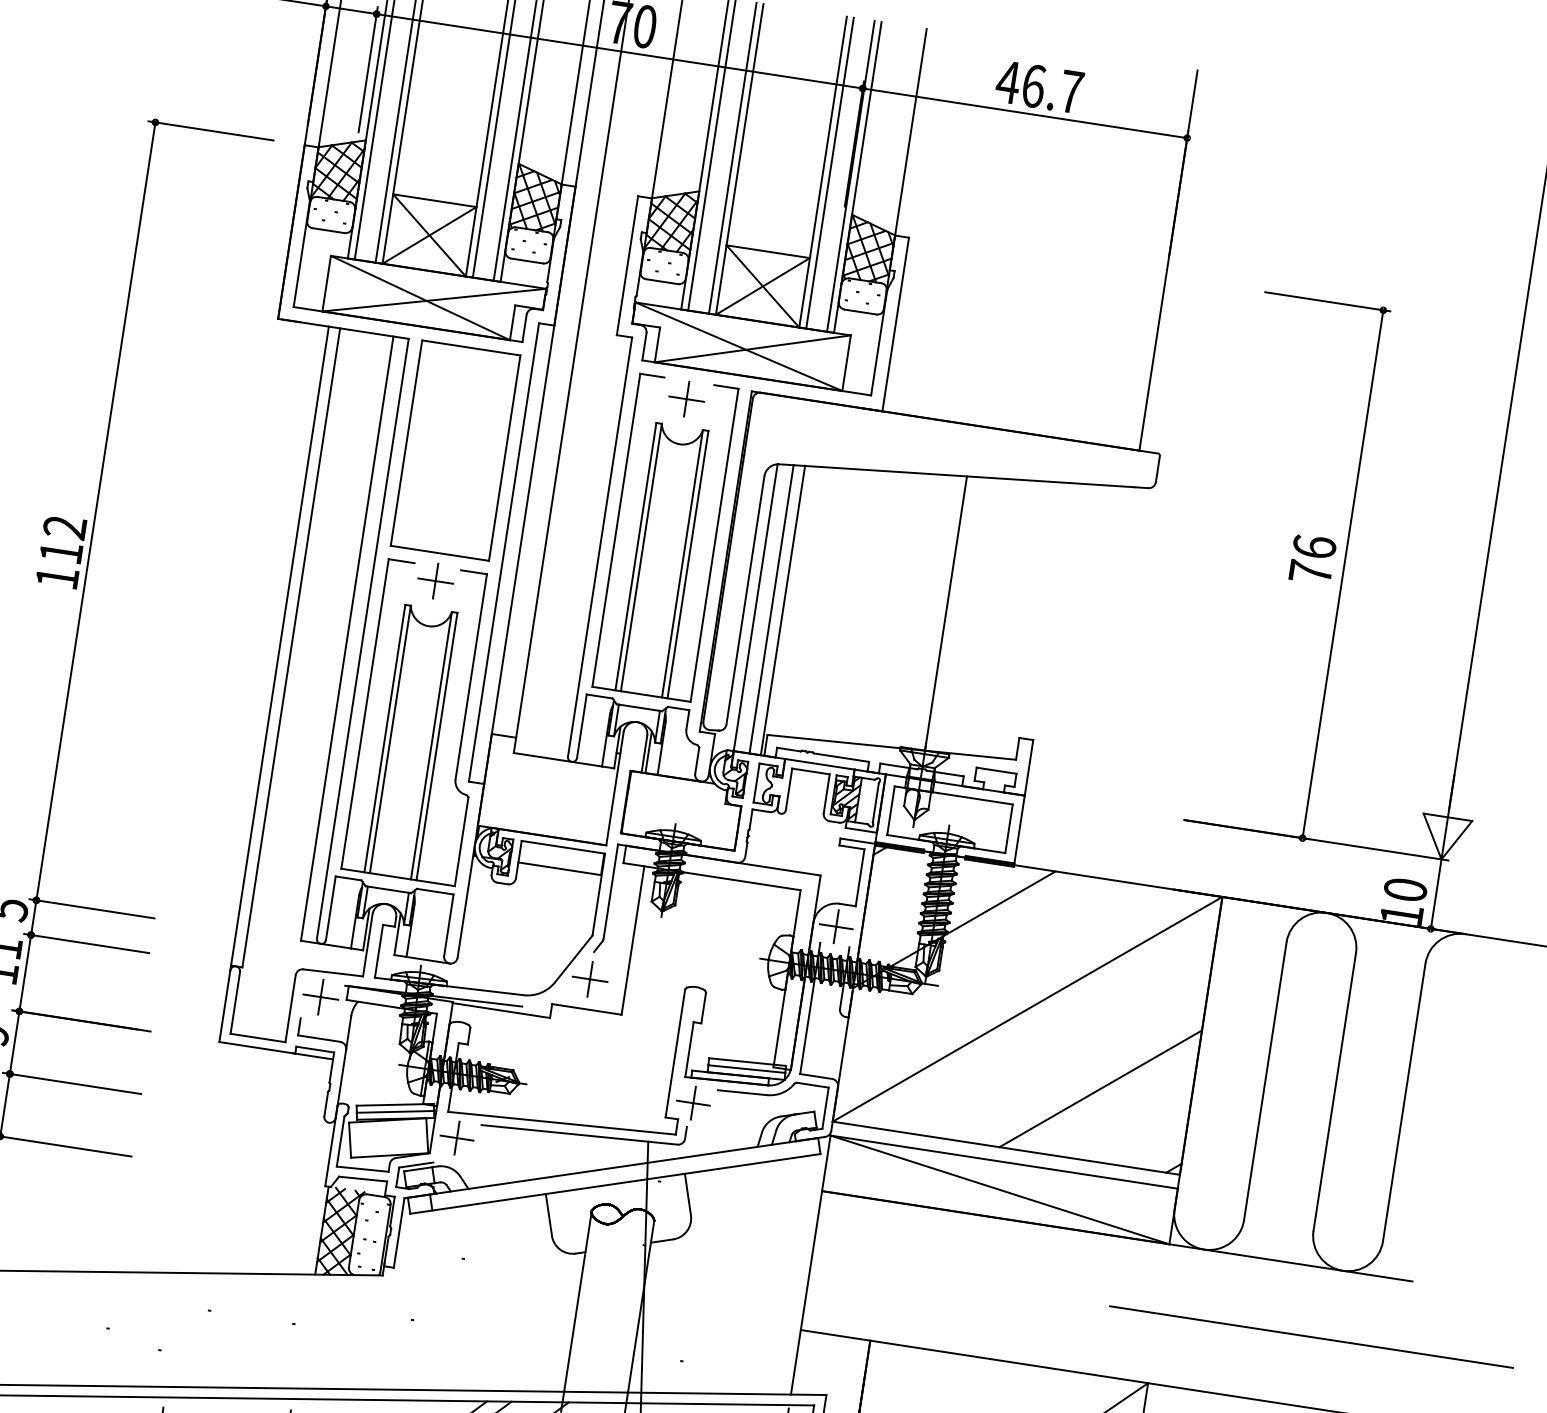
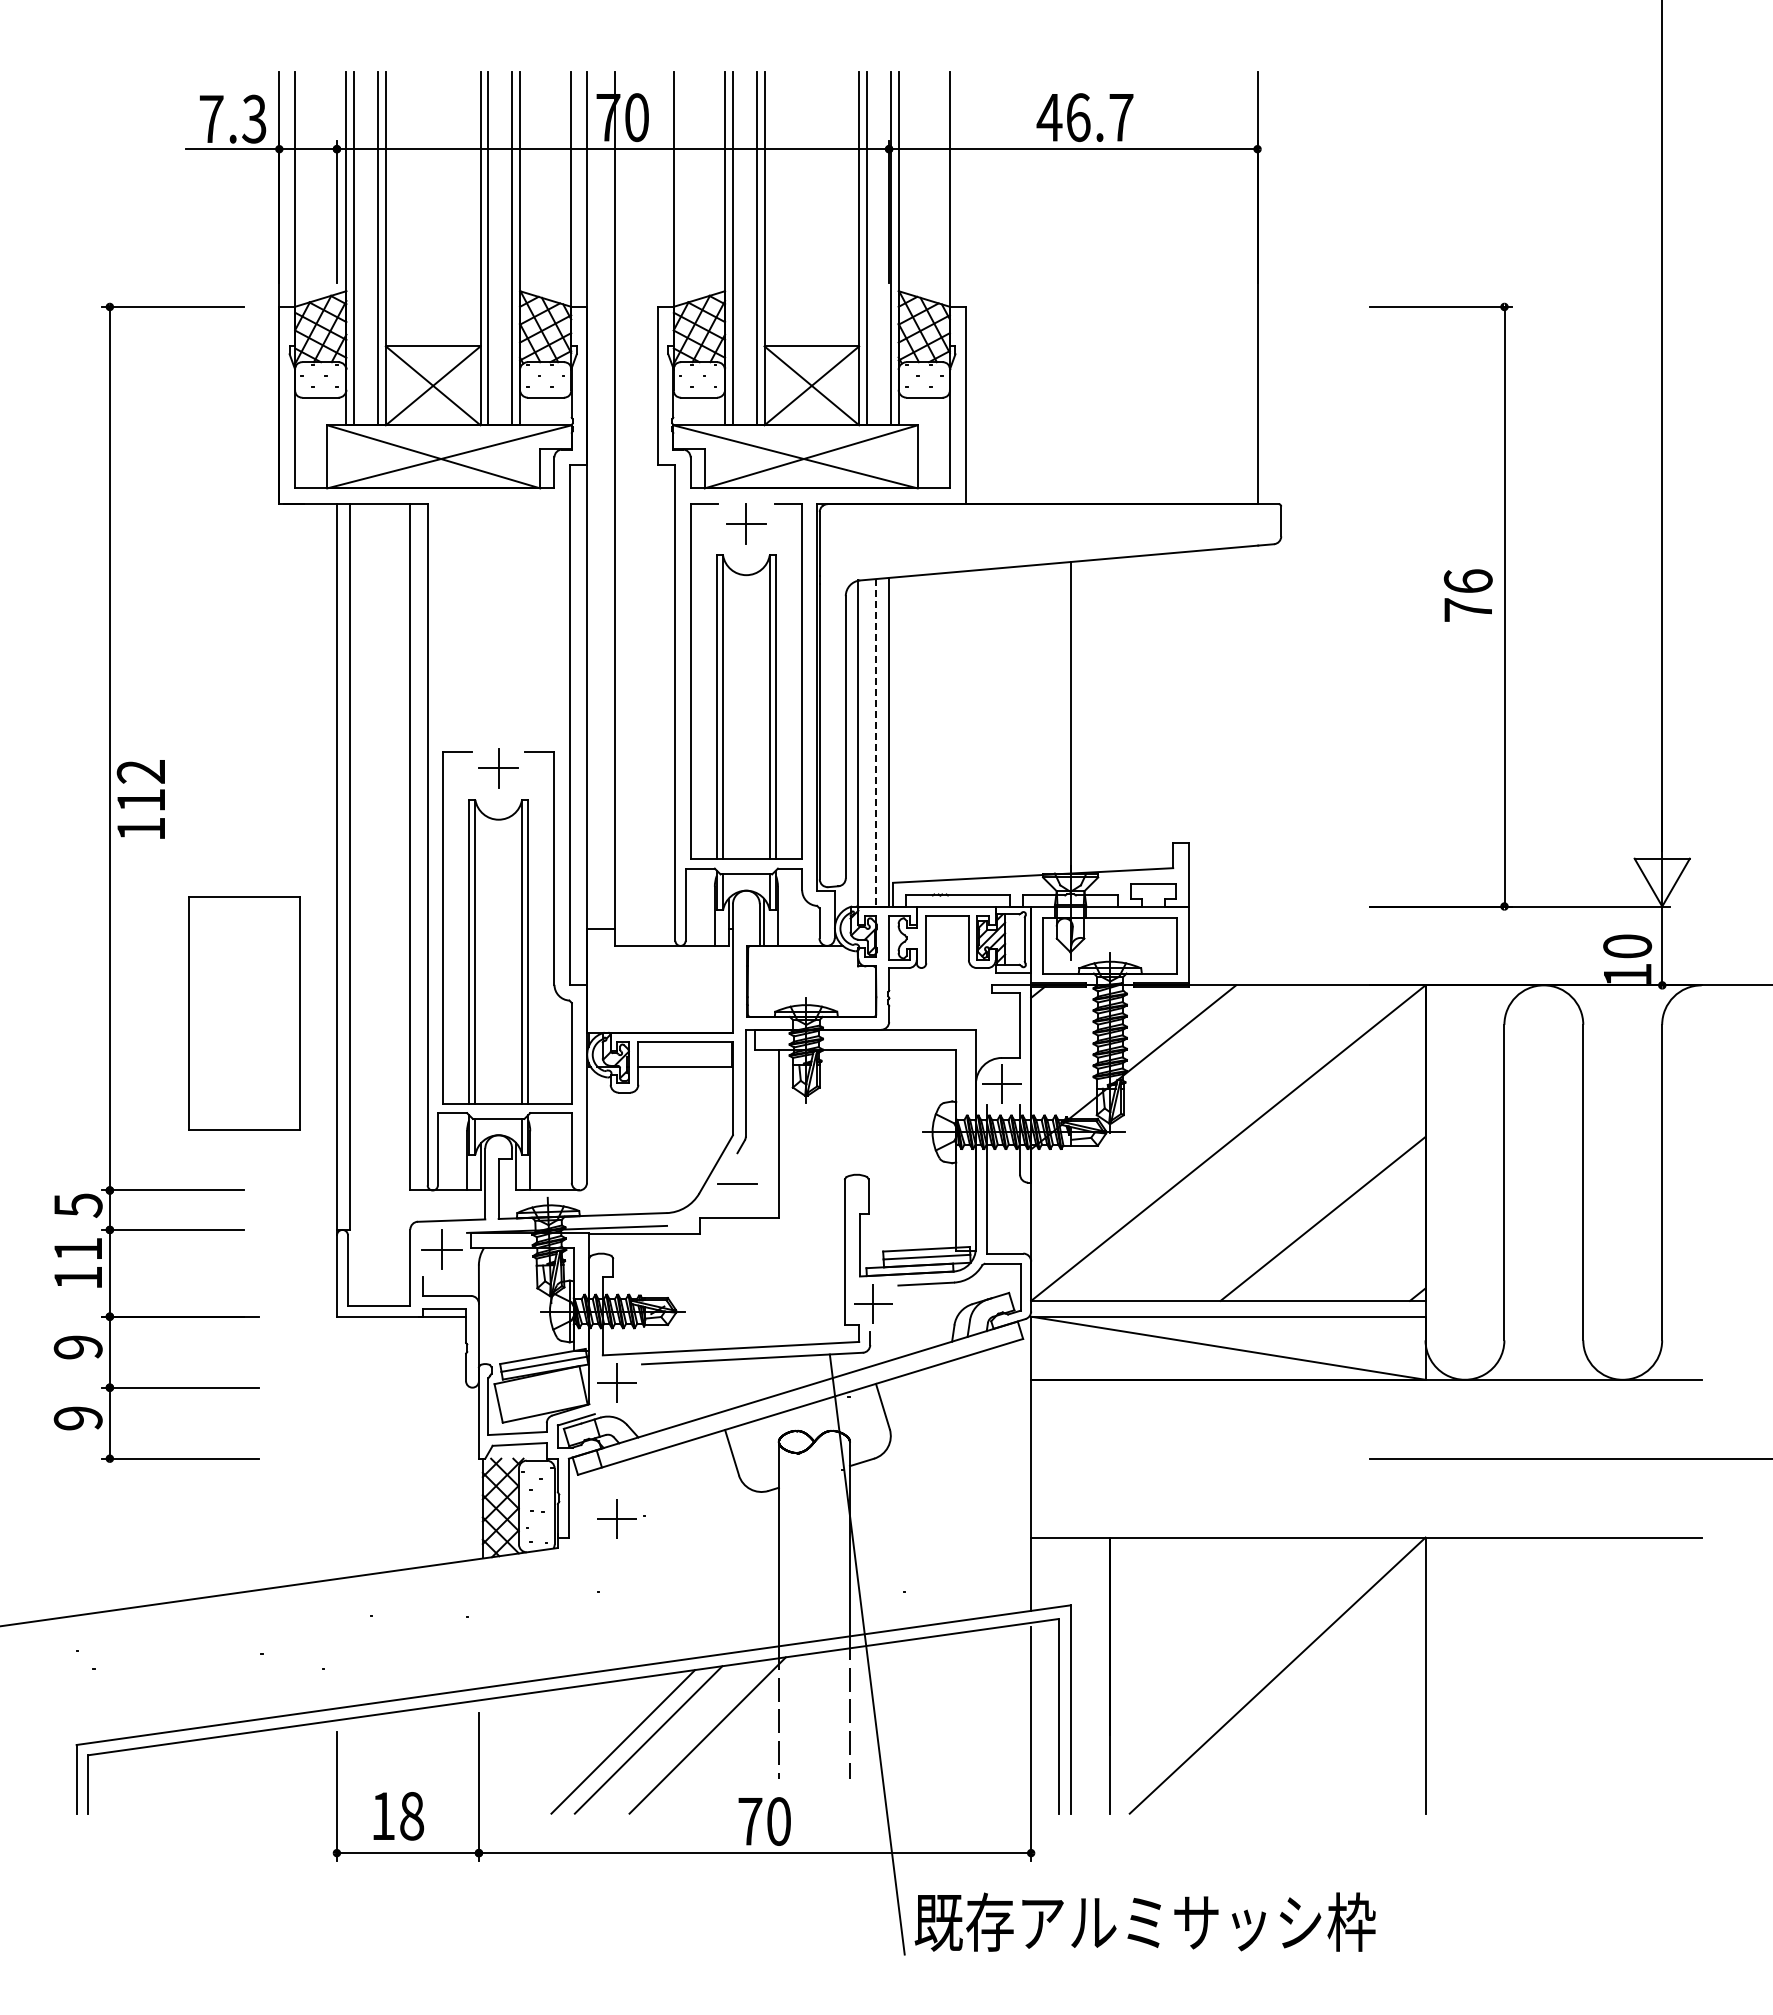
part: (455, 450) -> (244, 1013), moved
text: (60, 551) -> (140, 799), moved
line: (771, 609) -> (876, 742), solid -> dashed
line: (589, 978) -> (737, 1183), removed
part: (438, 1257) -> (616, 1518), added

